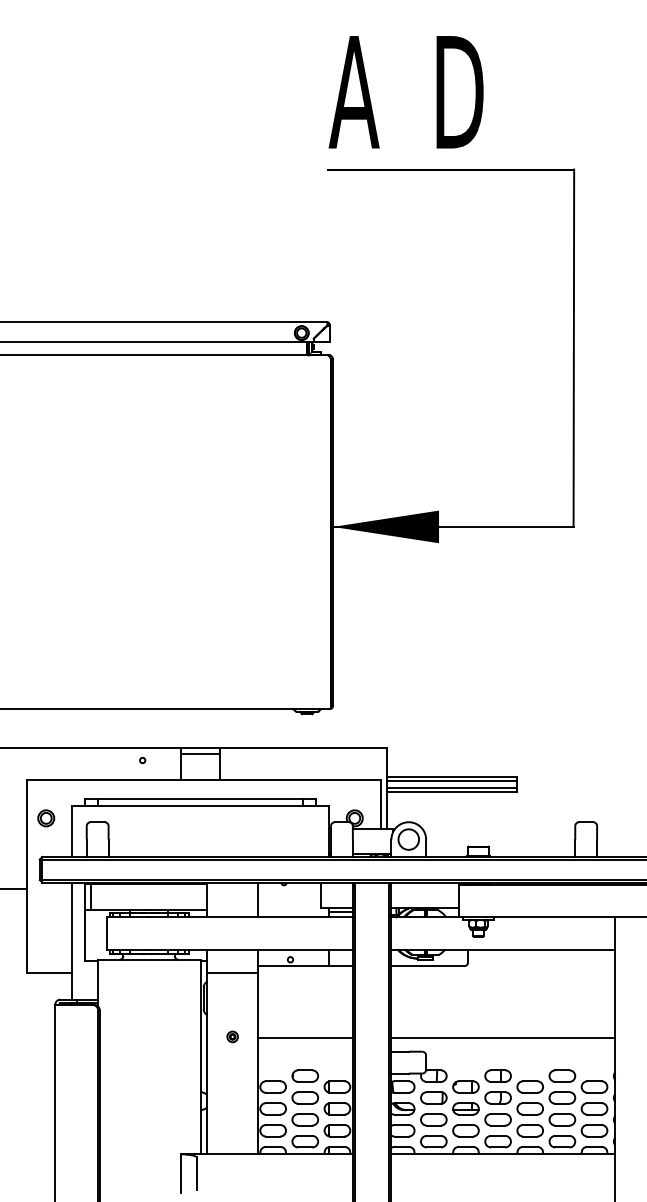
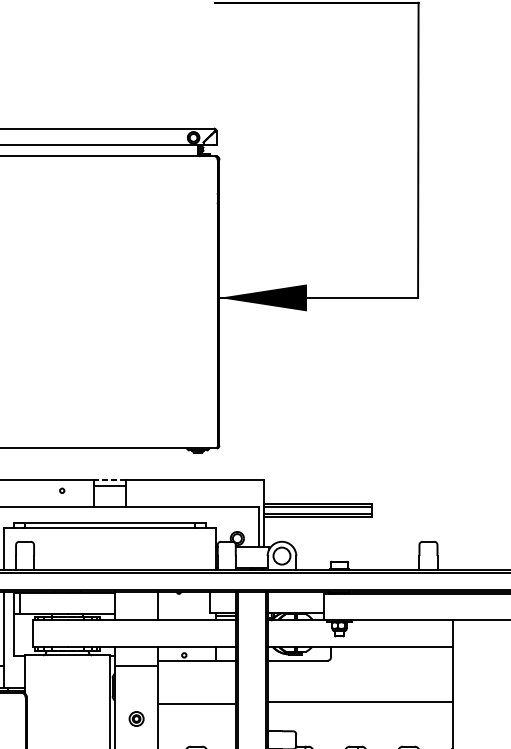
line: (200, 747) -> (109, 480), solid -> dashed
part: (232, 1036) -> (136, 718), size x1.6
line: (305, 1038) -> (196, 703), moved
line: (503, 1038) -> (360, 702), moved

